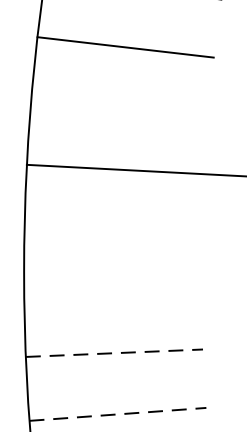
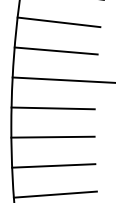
line: (118, 107) -> (55, 50), added
line: (111, 230) -> (52, 108), added
line: (111, 290) -> (52, 136), added
line: (113, 352) -> (53, 165), dashed -> solid
line: (118, 414) -> (55, 194), dashed -> solid

